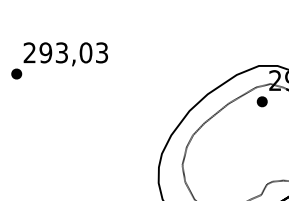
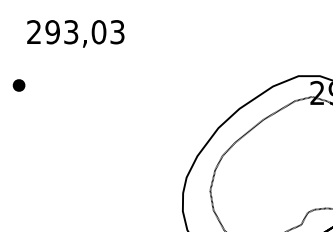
text: (65, 54) -> (75, 34), moved
part: (261, 101) -> (301, 117), removed

